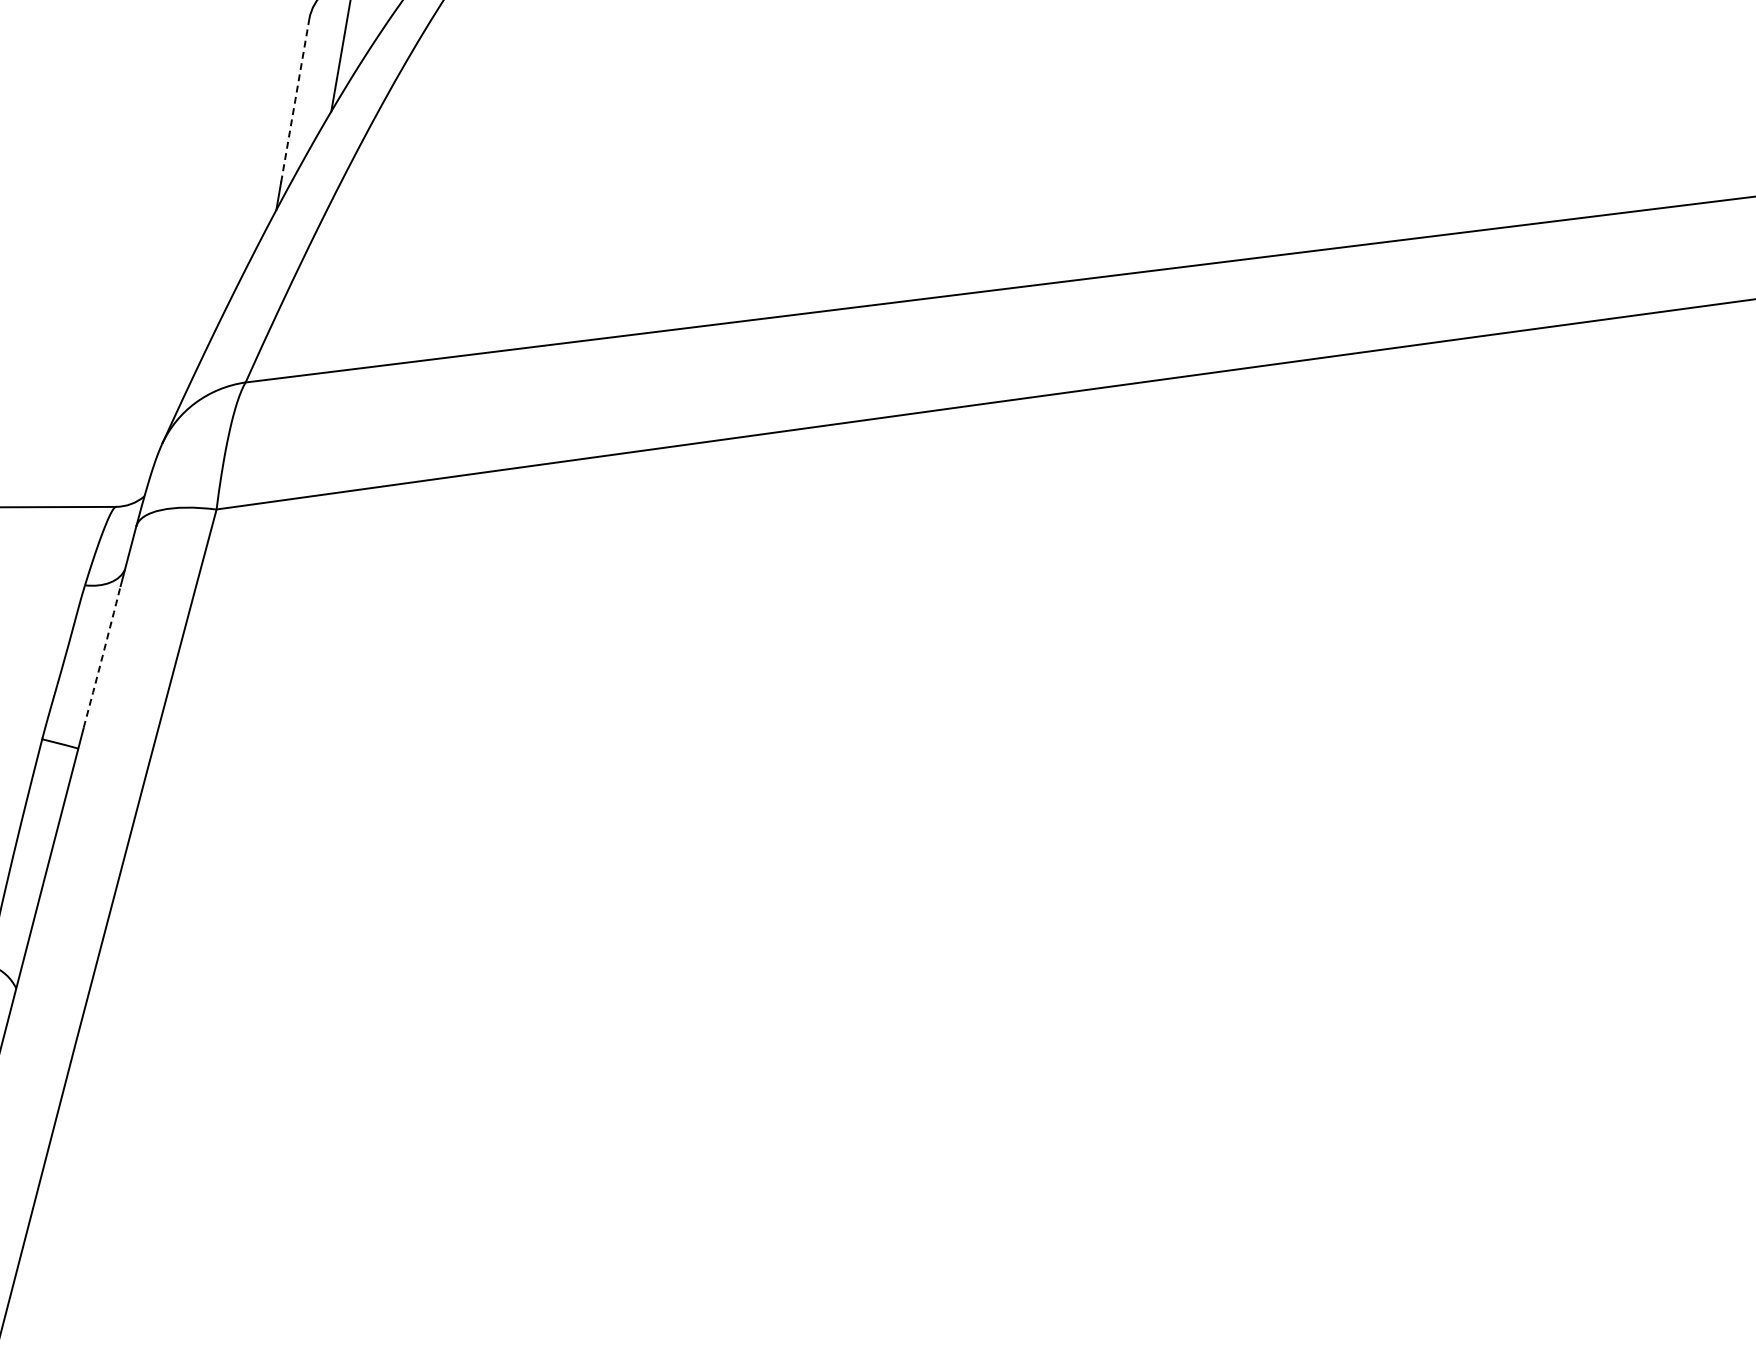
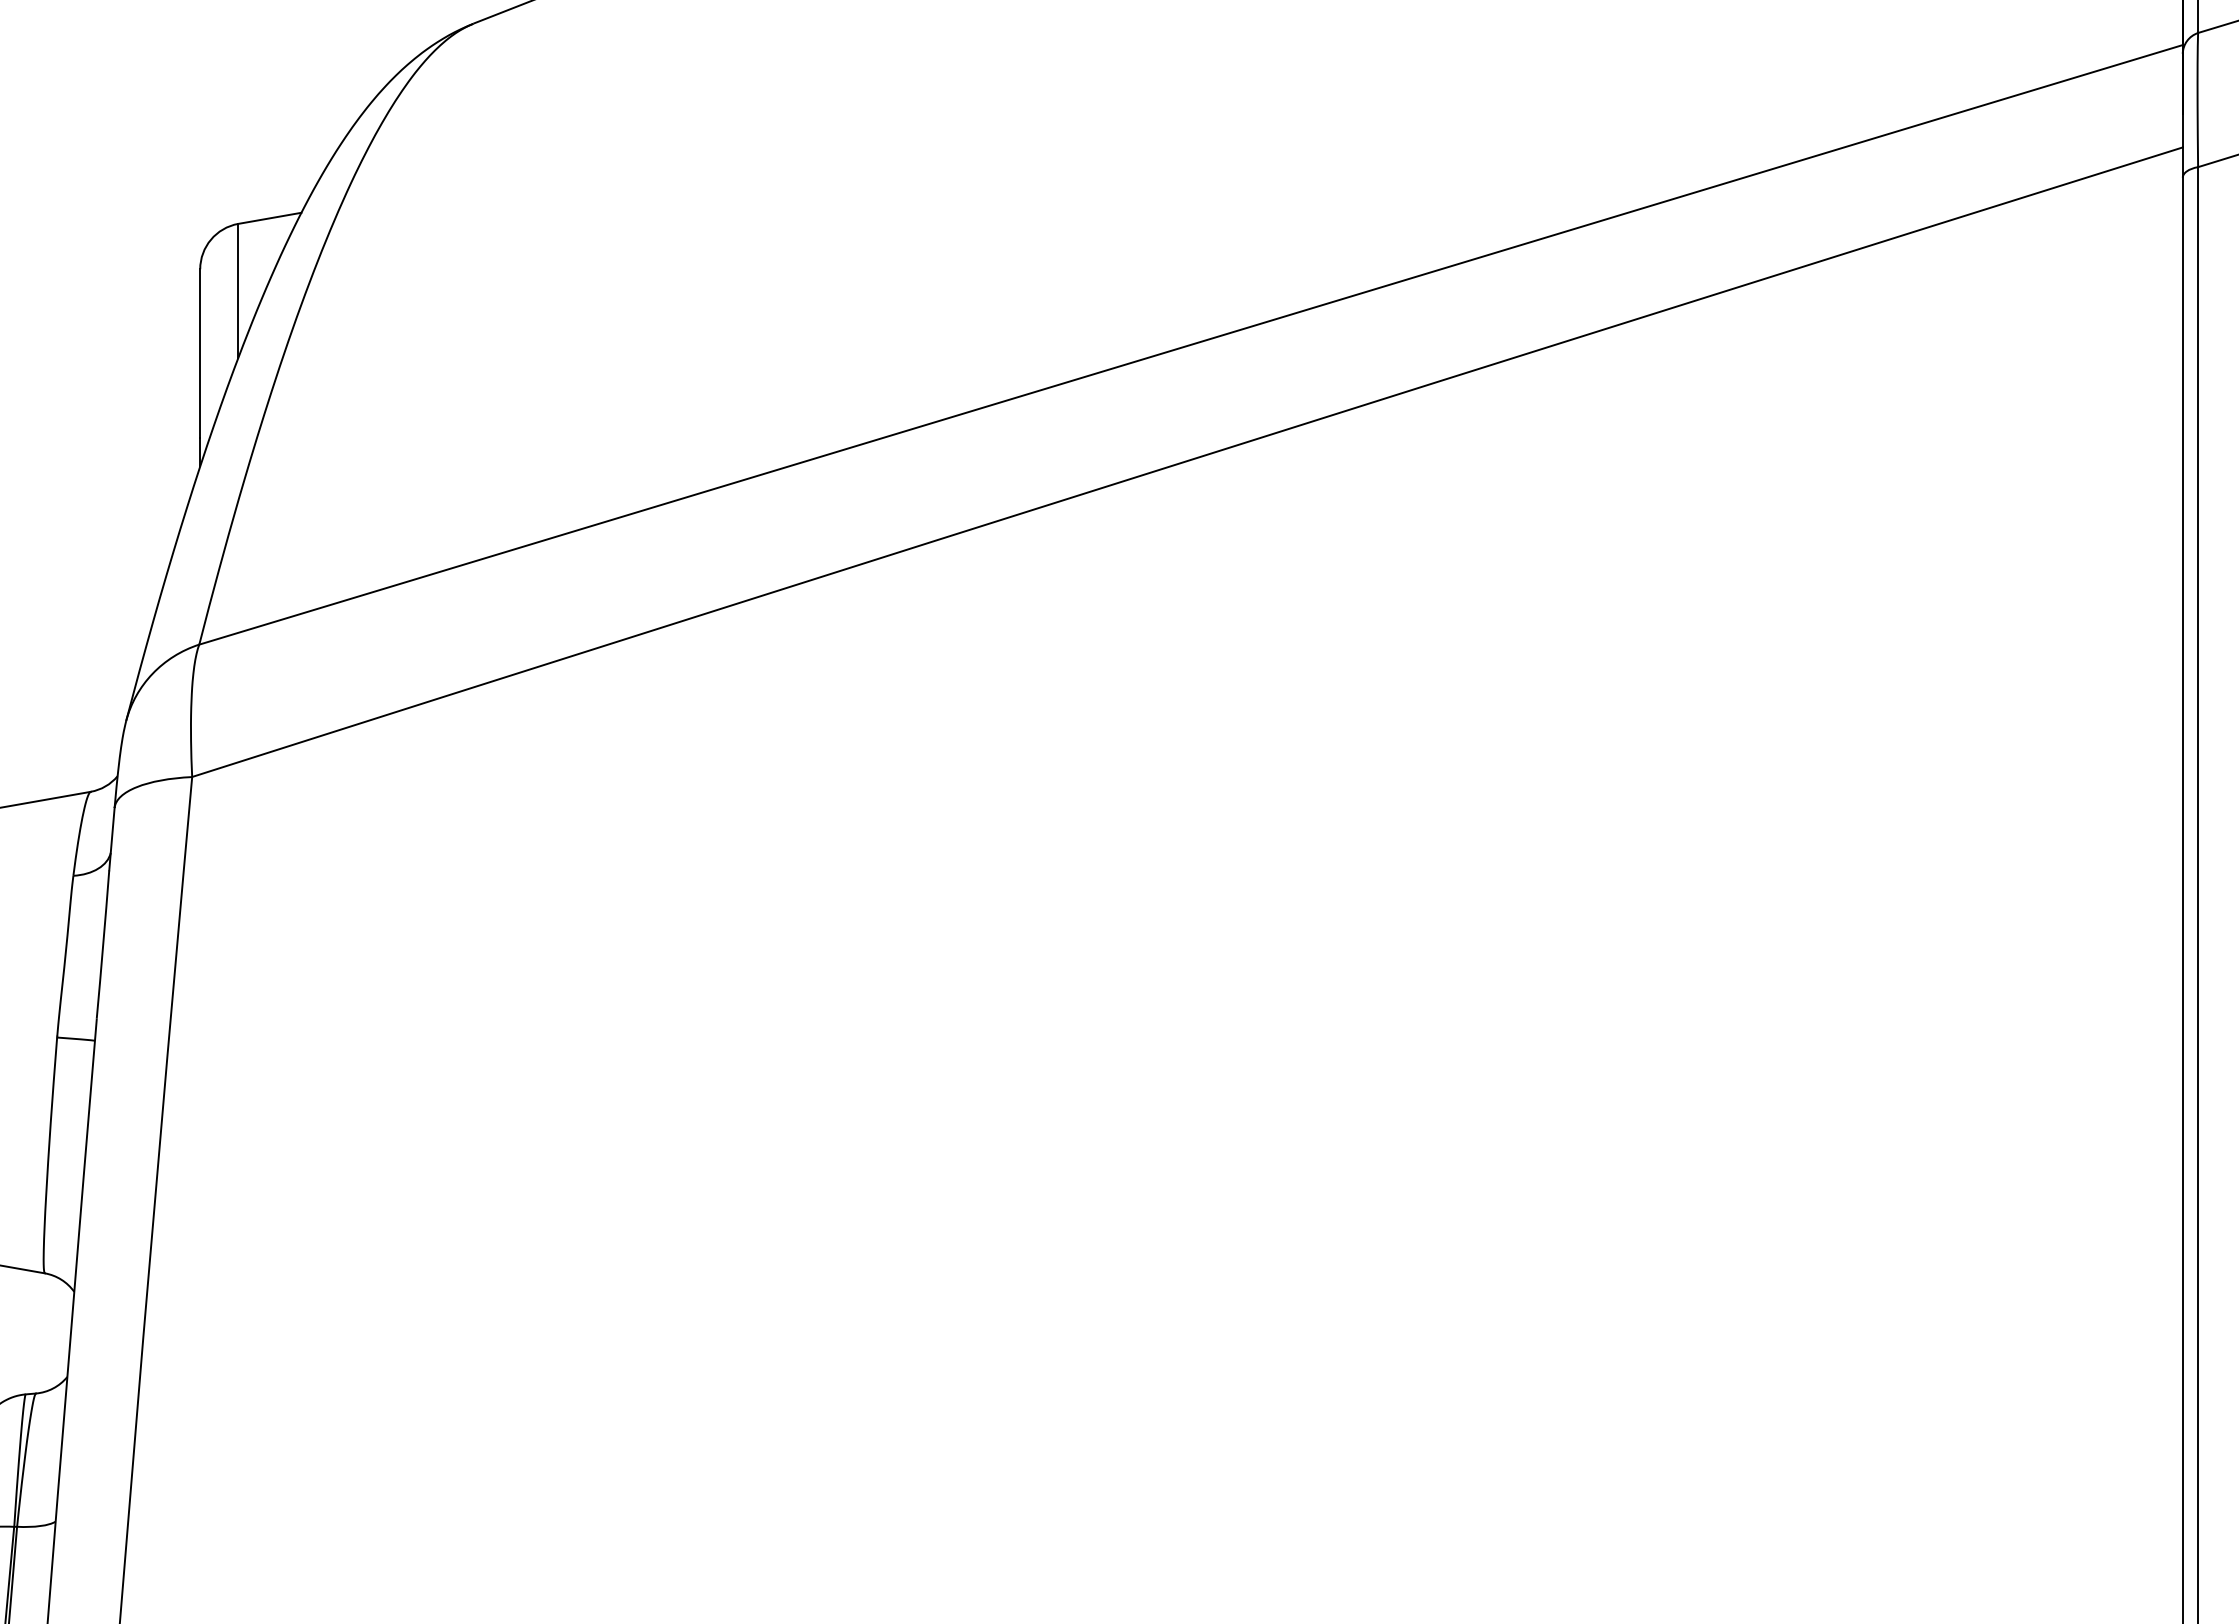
line: (295, 100) -> (200, 353), dashed -> solid
arc: (102, 656) -> (103, 944), dashed -> solid

